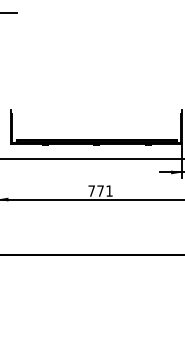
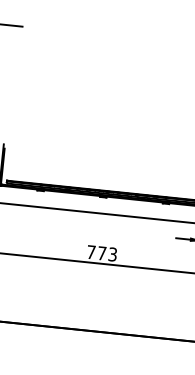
text: (109, 190) -> (112, 253), 771 -> 773

